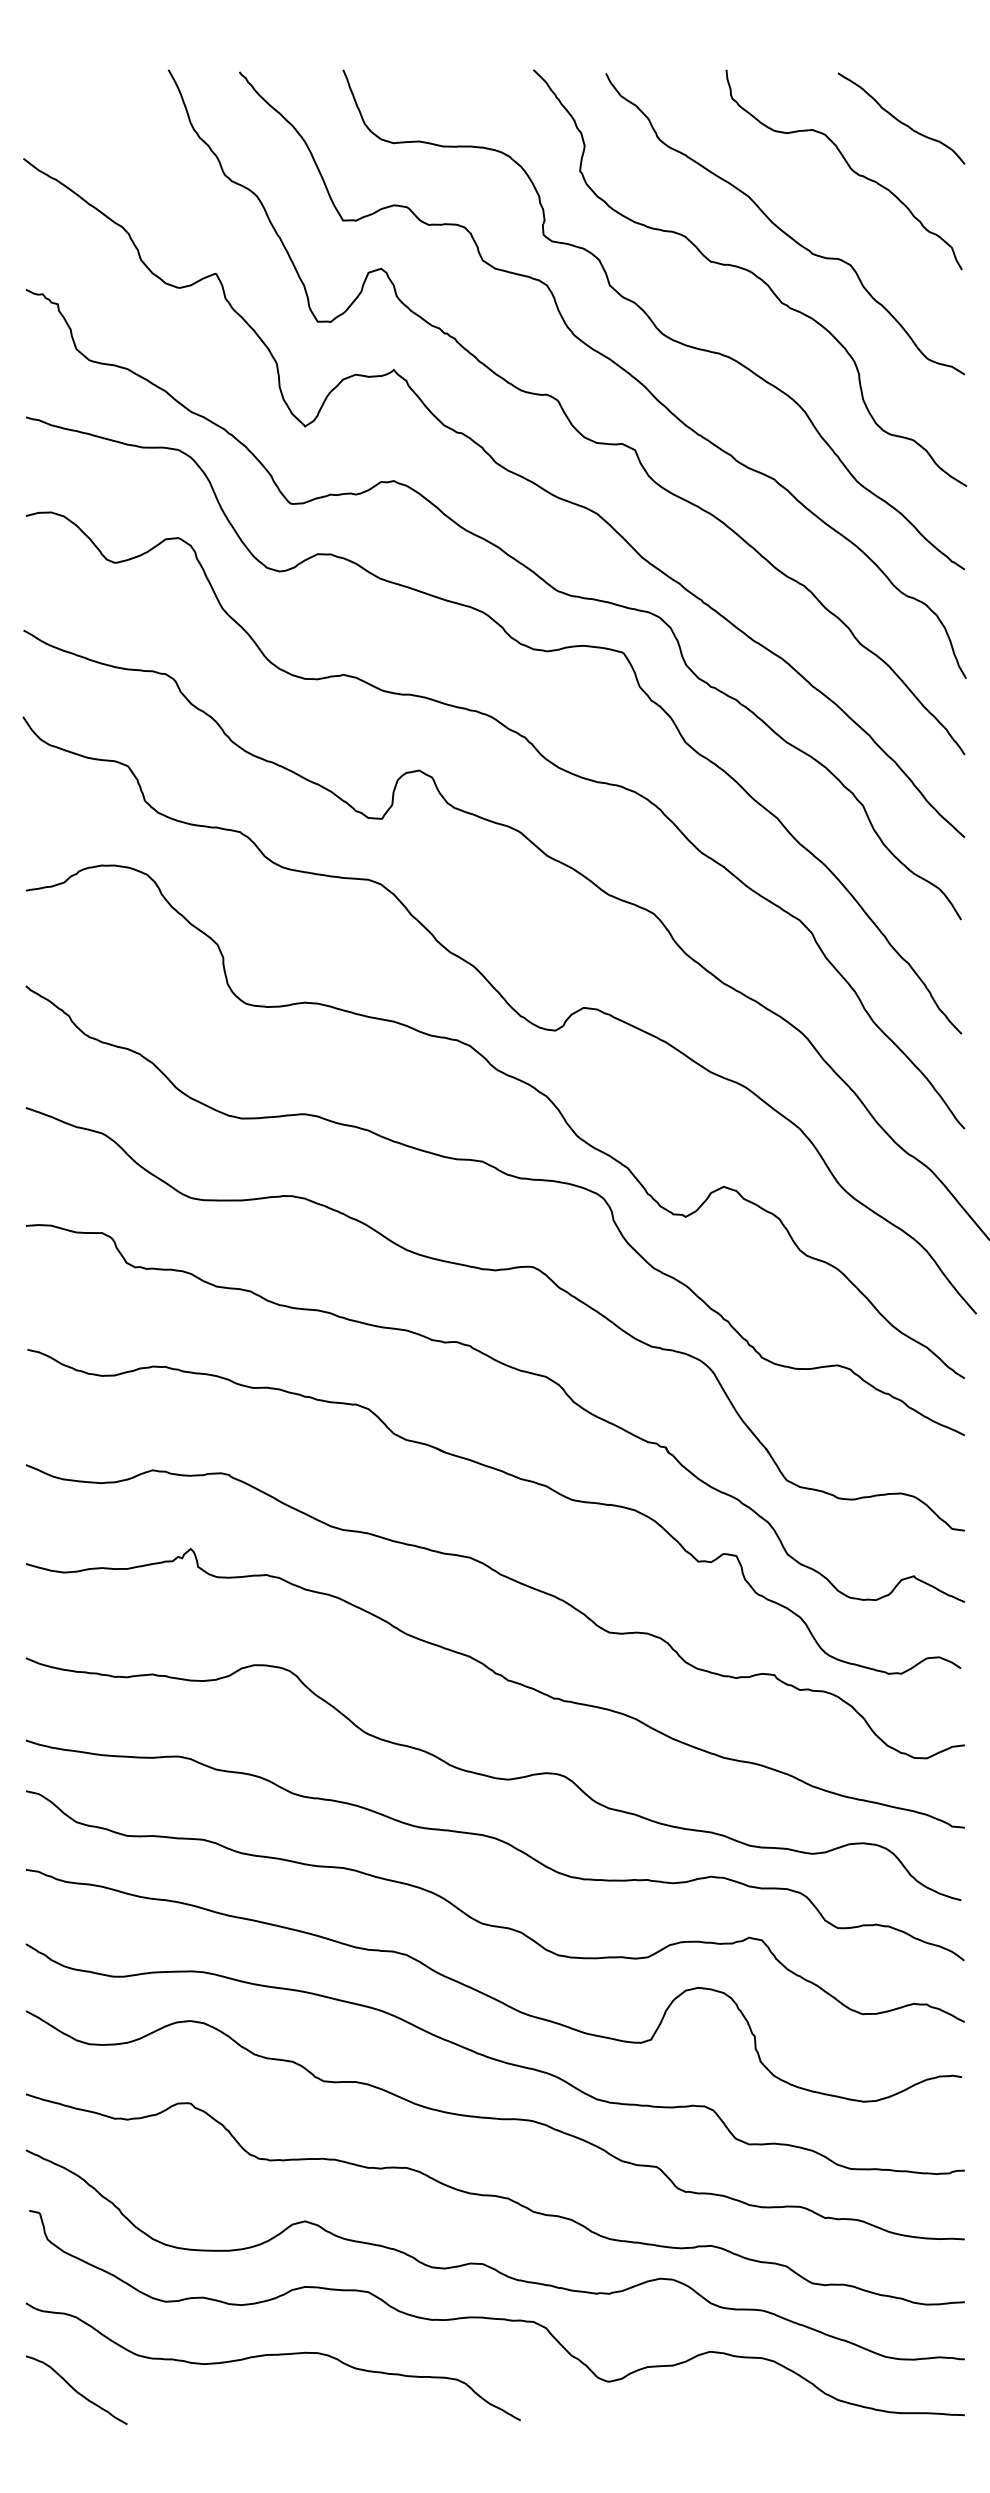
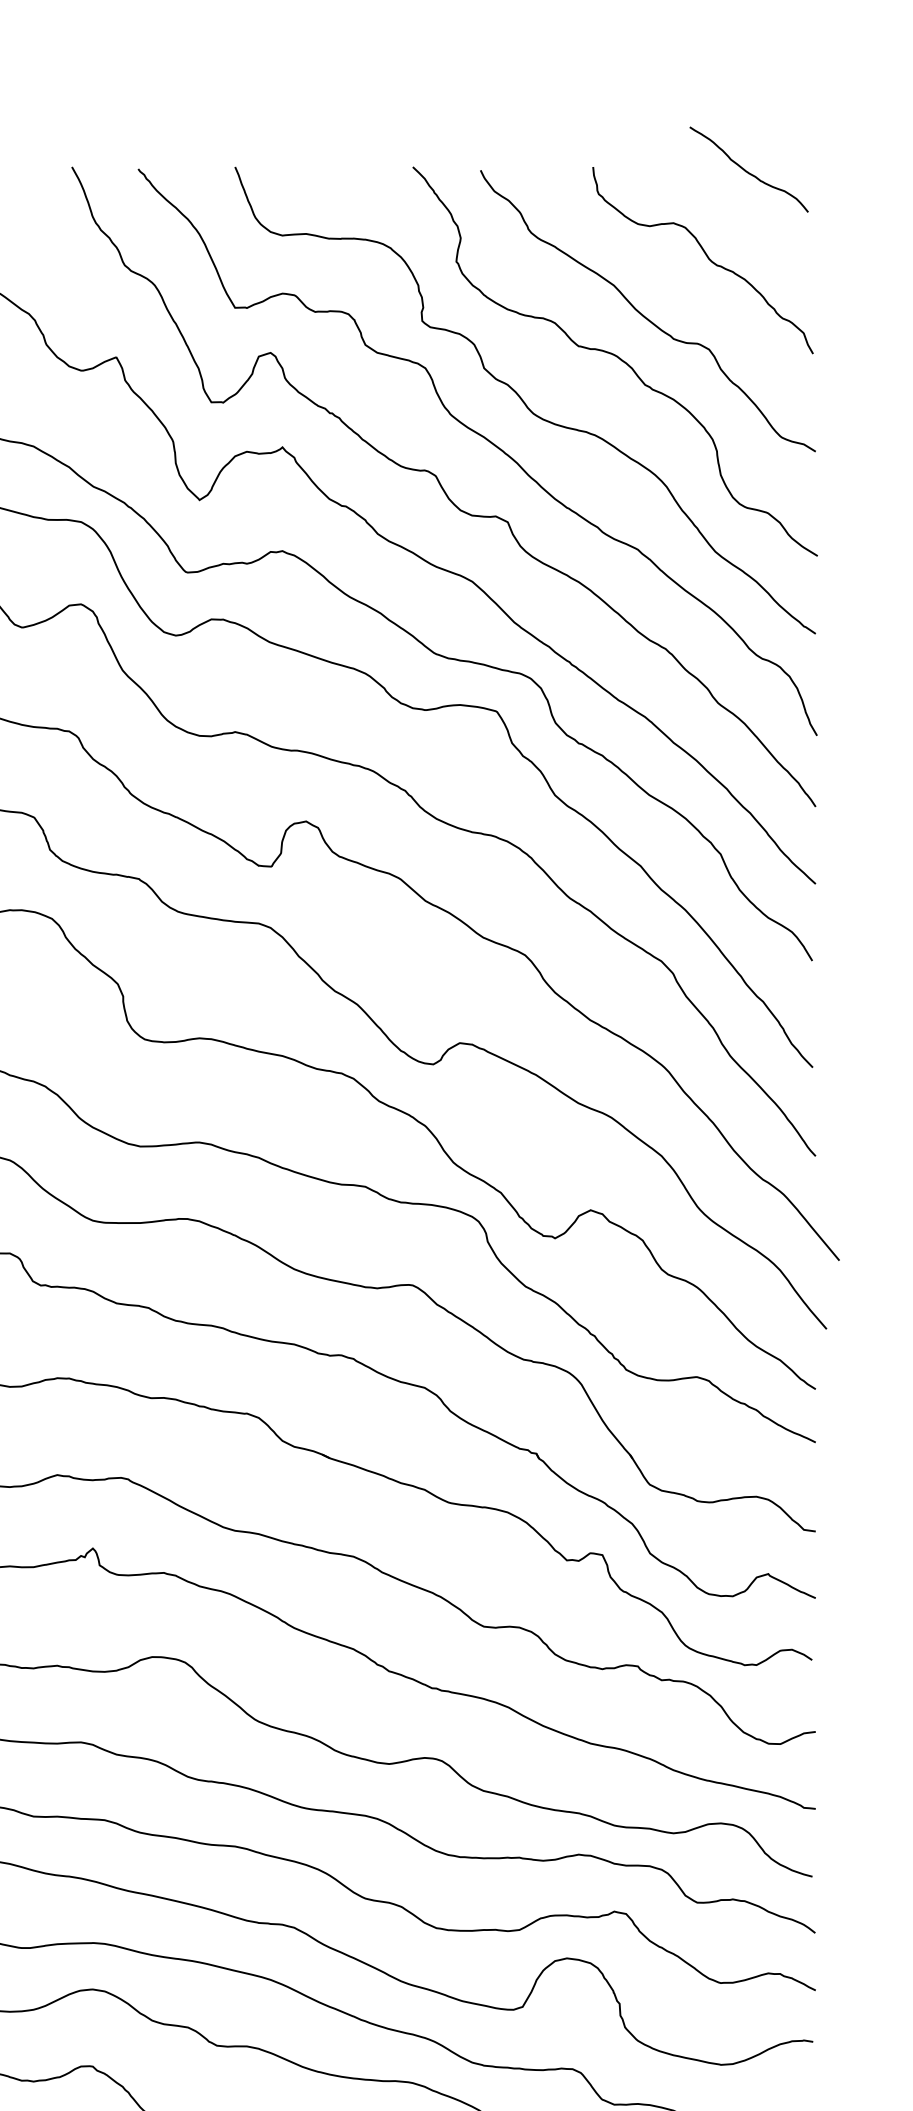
curve: (900, 120) -> (748, 171), moved

